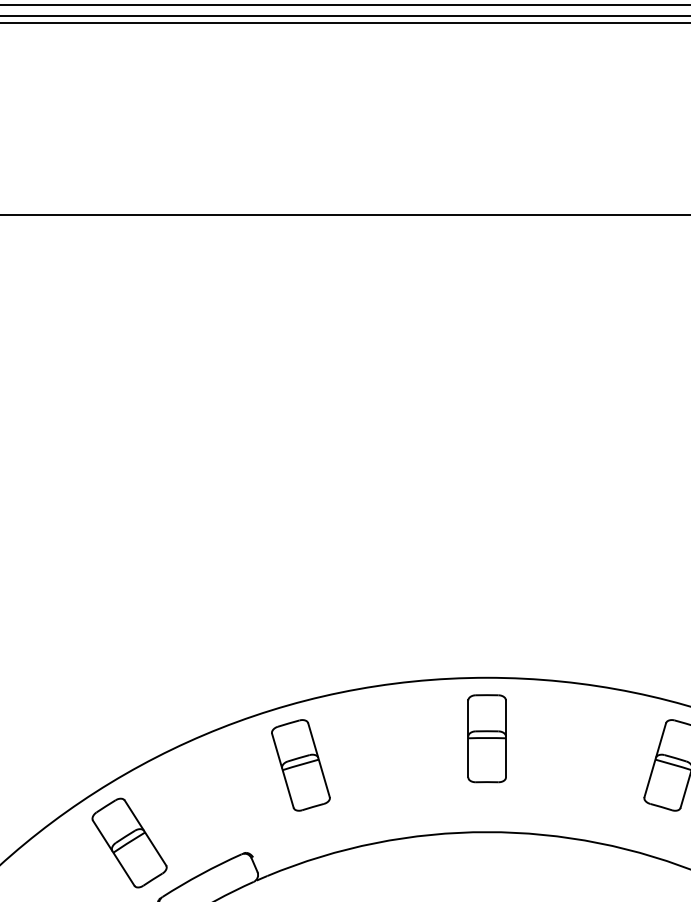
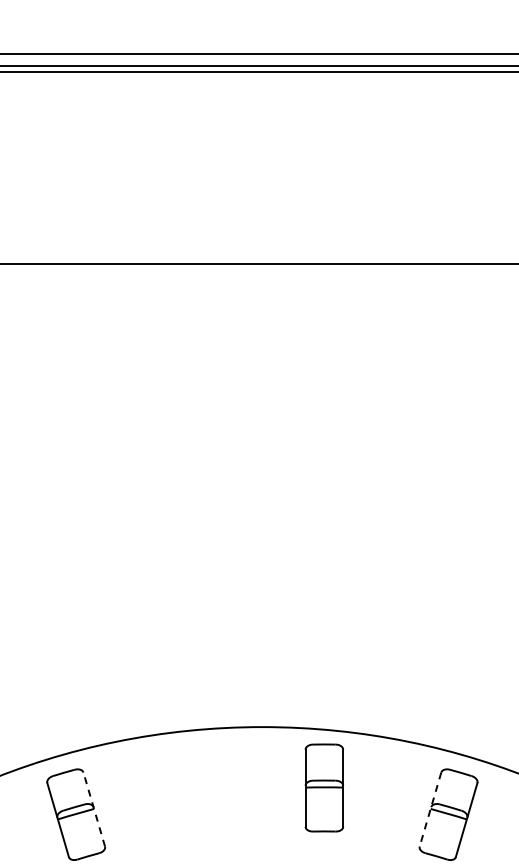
part: (486, 738) -> (323, 787), moved
line: (319, 760) -> (94, 809), solid -> dashed
line: (655, 760) -> (430, 809), solid -> dashed

